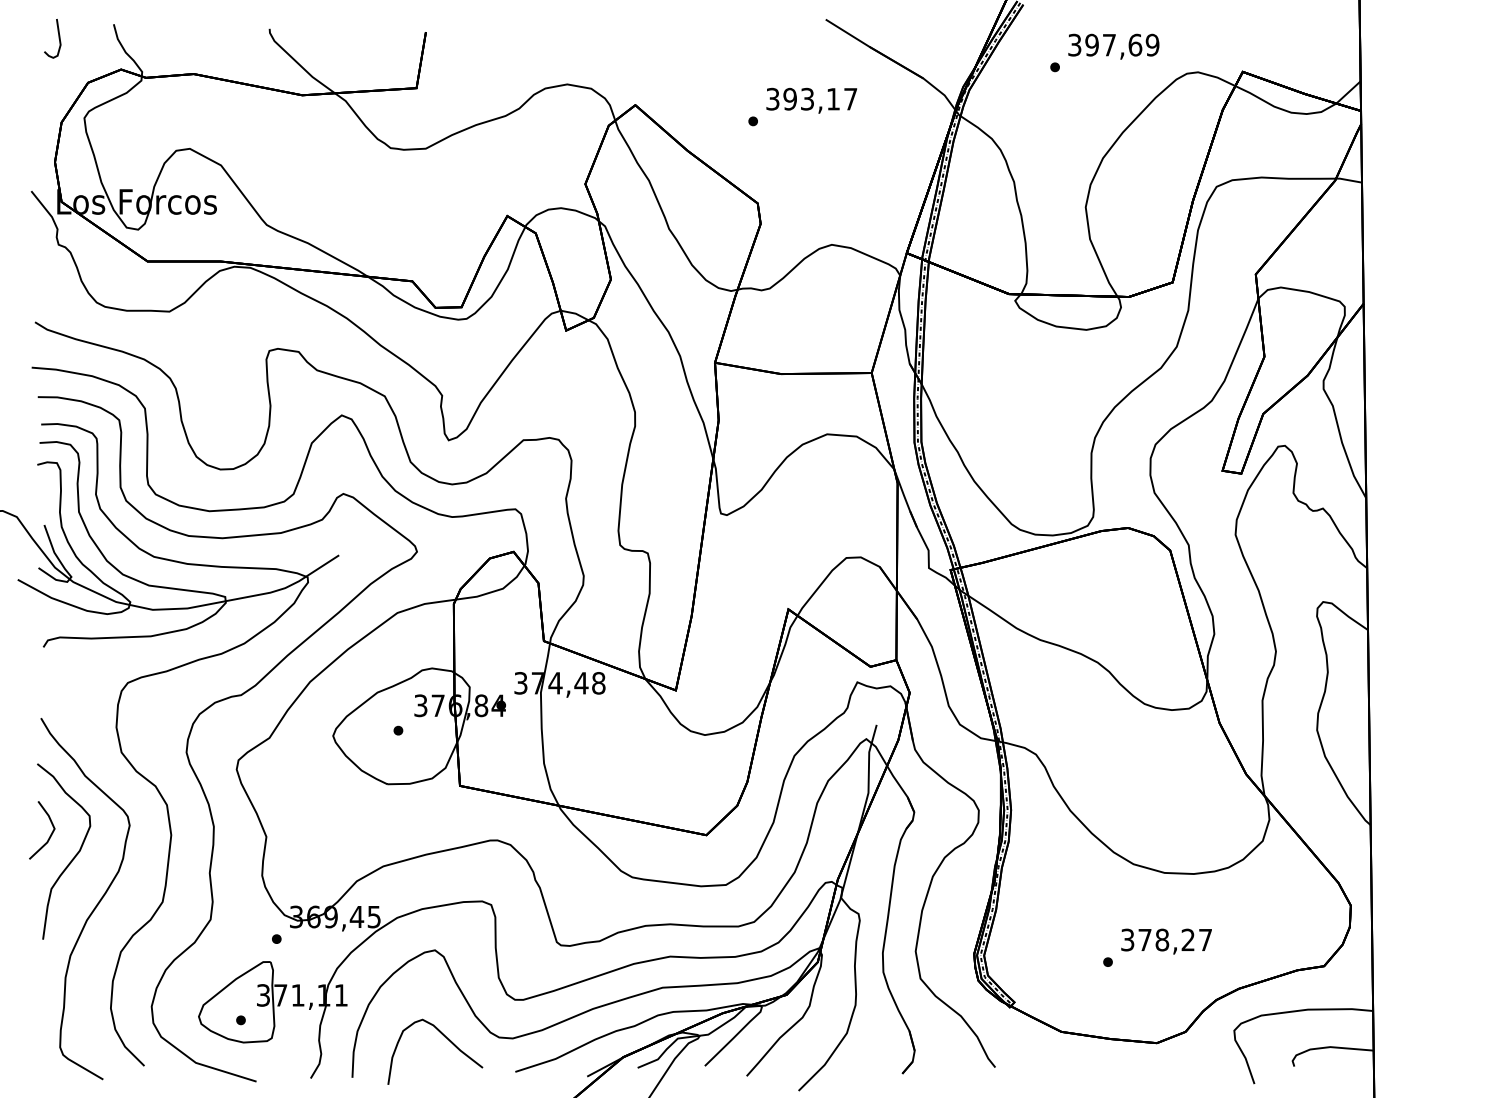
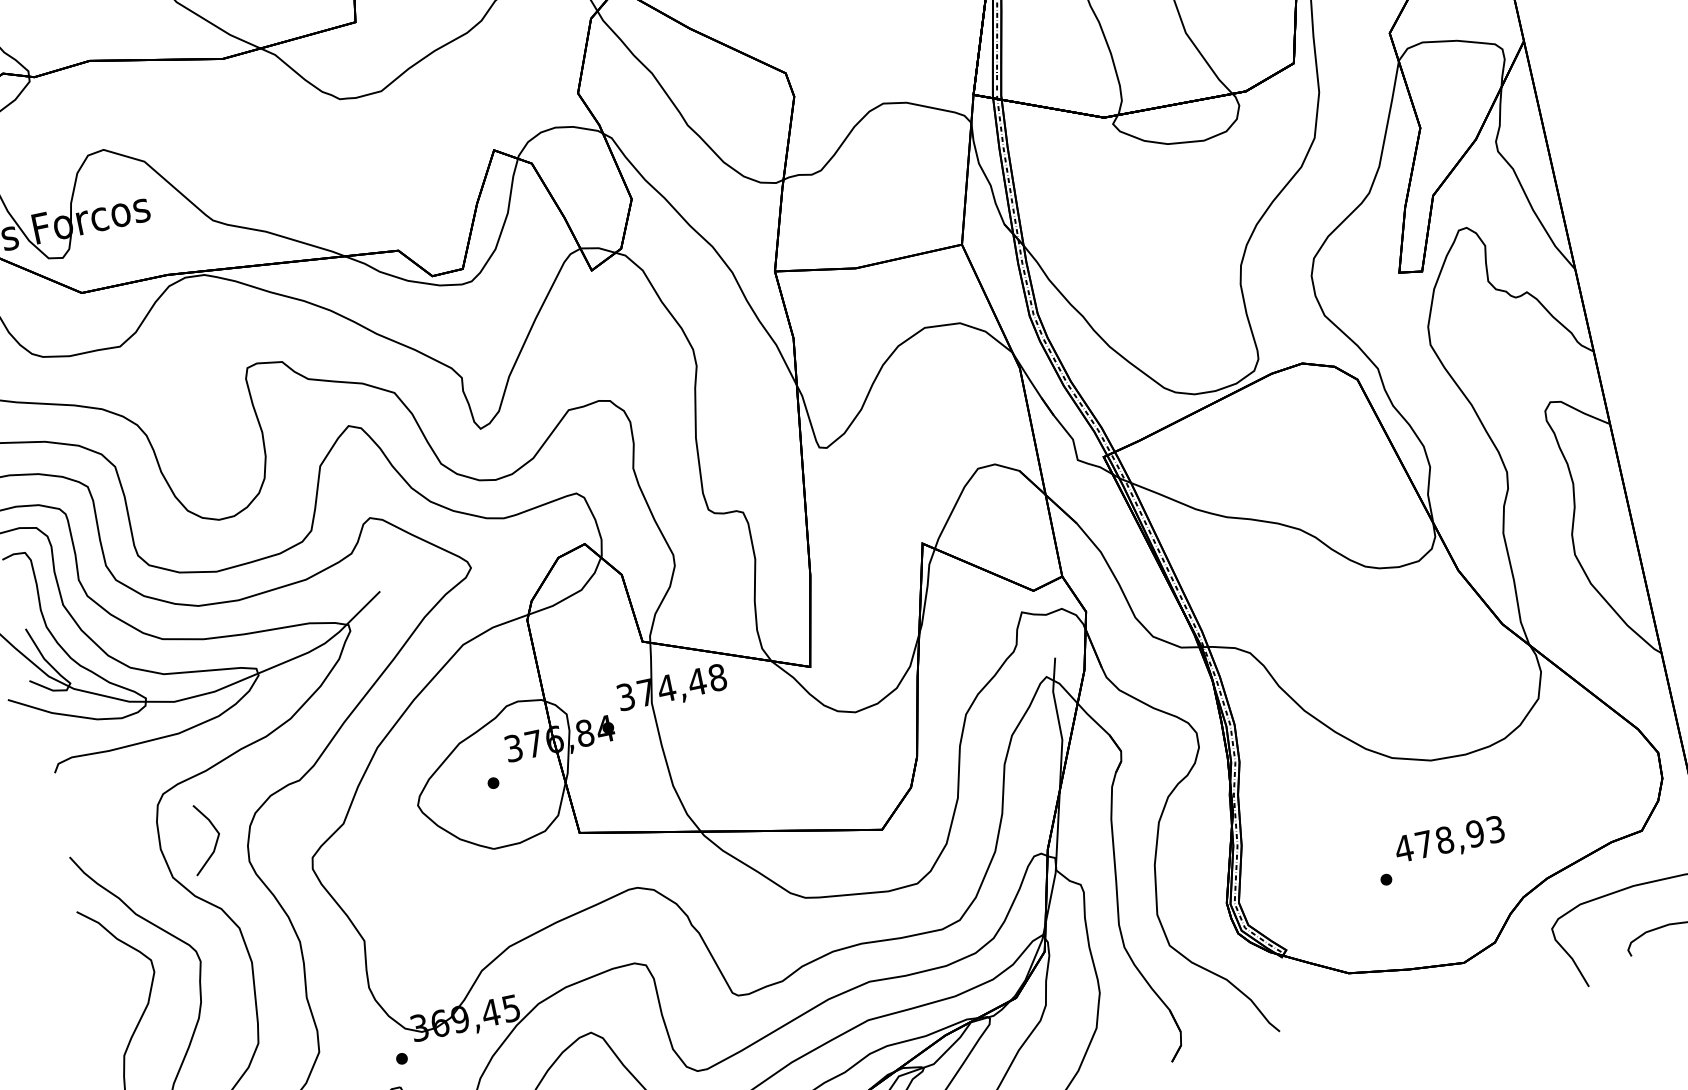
line: (50, 834) -> (215, 841), moved
text: (1166, 939) -> (1449, 838), 378,27 -> 478,93

